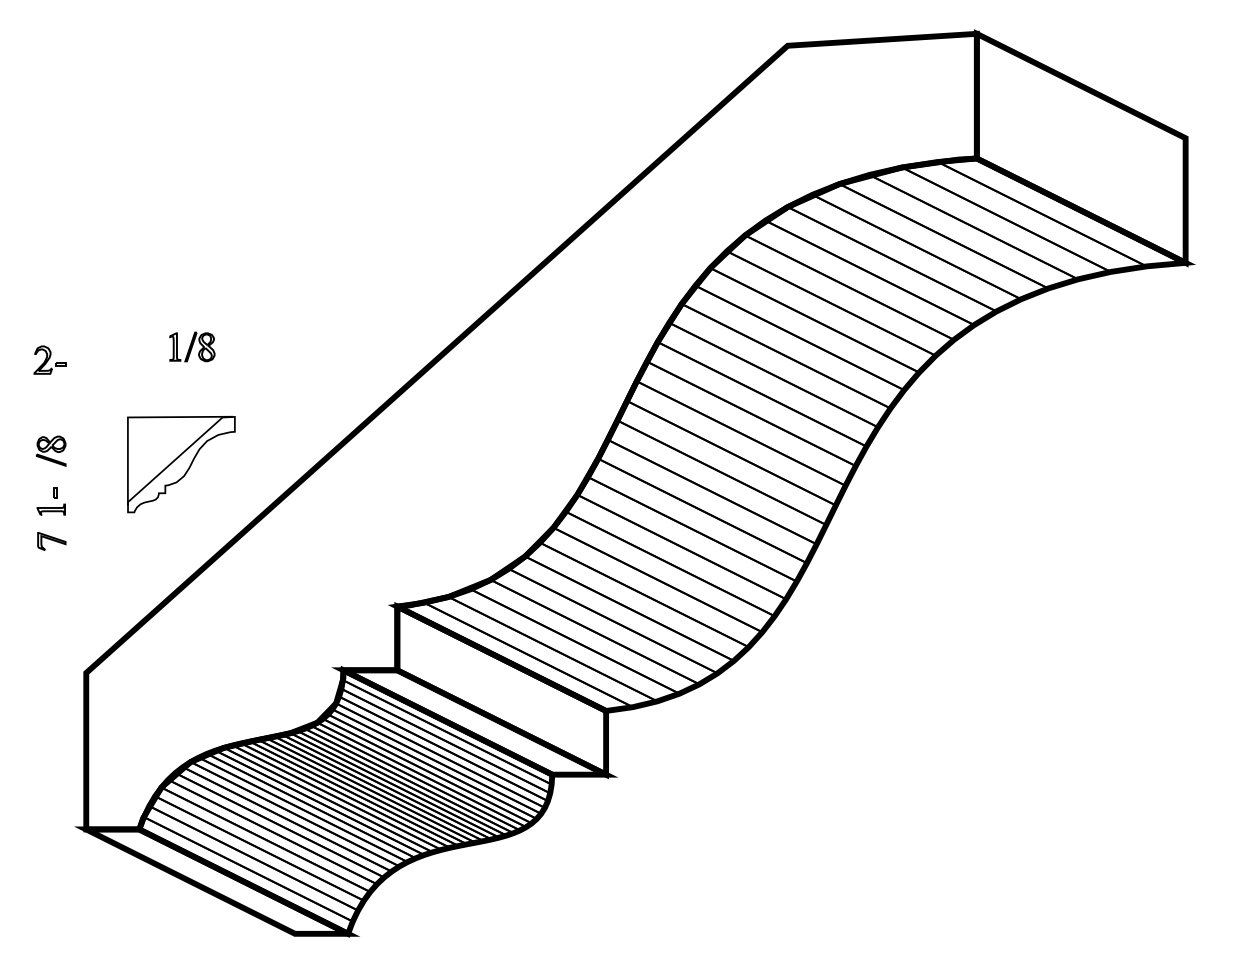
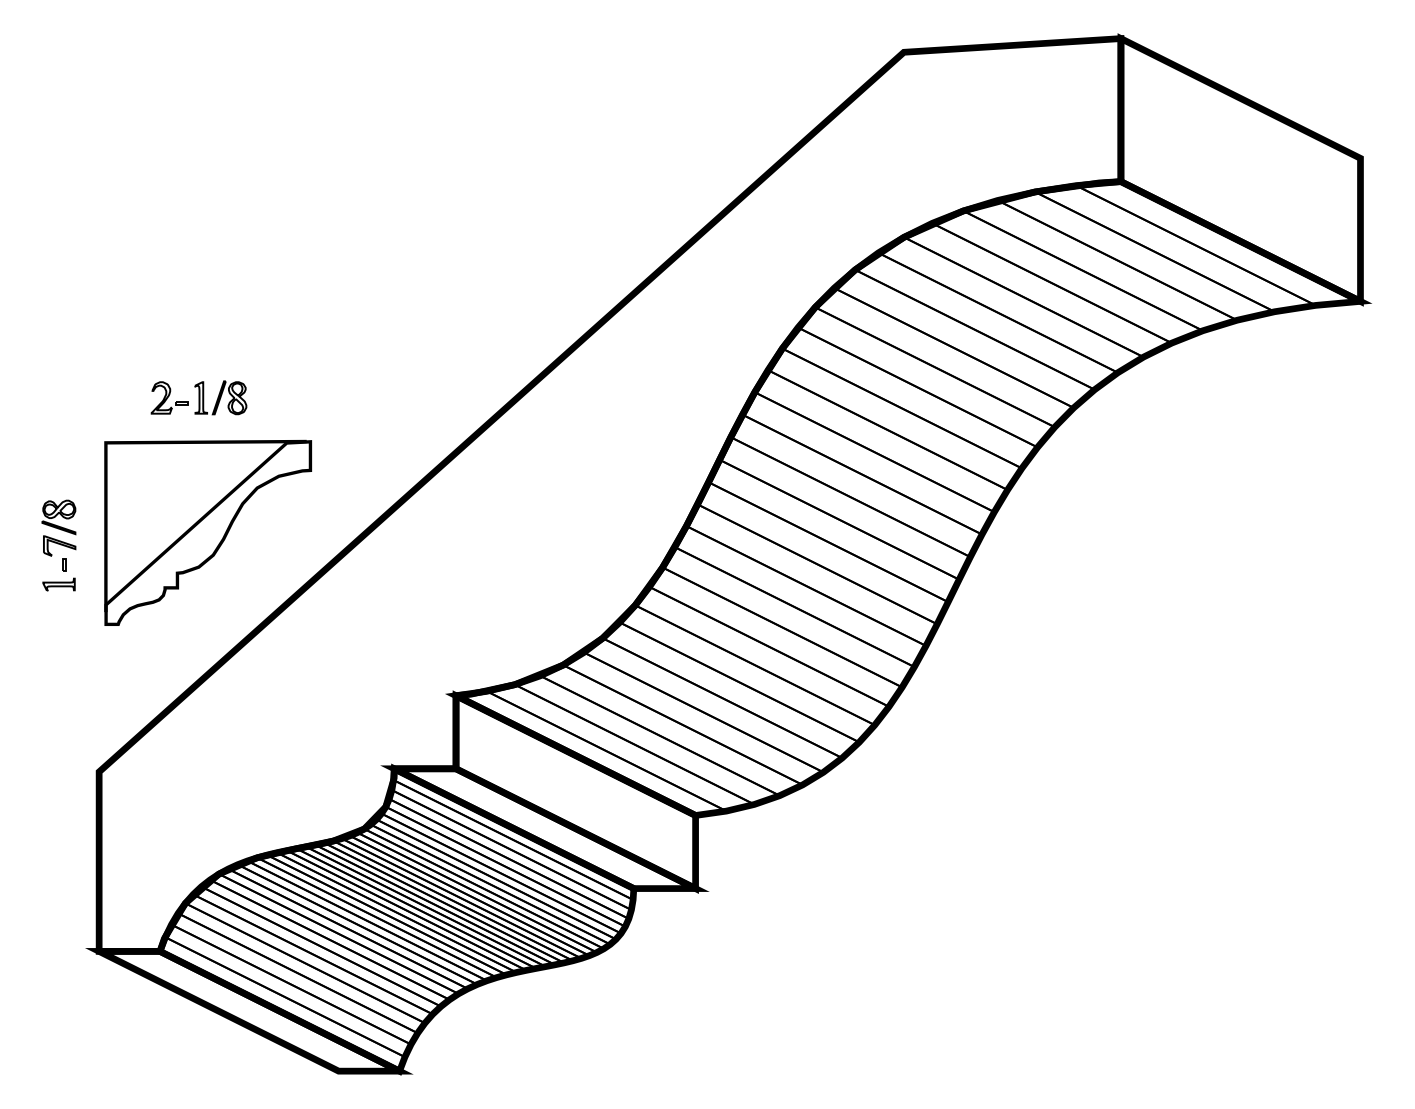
part: (49, 359) -> (169, 397), moved
part: (181, 464) -> (208, 532), size x1.67
part: (51, 541) -> (59, 545), moved

